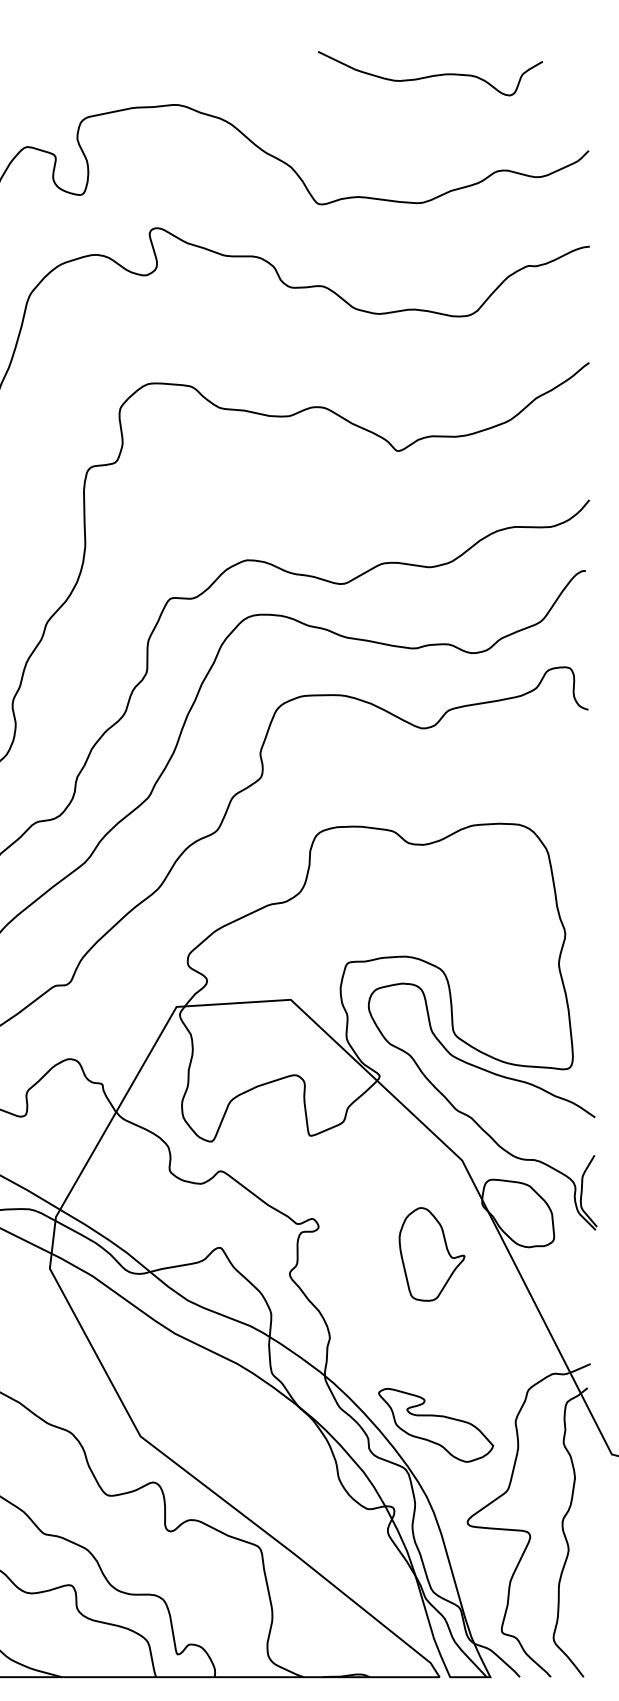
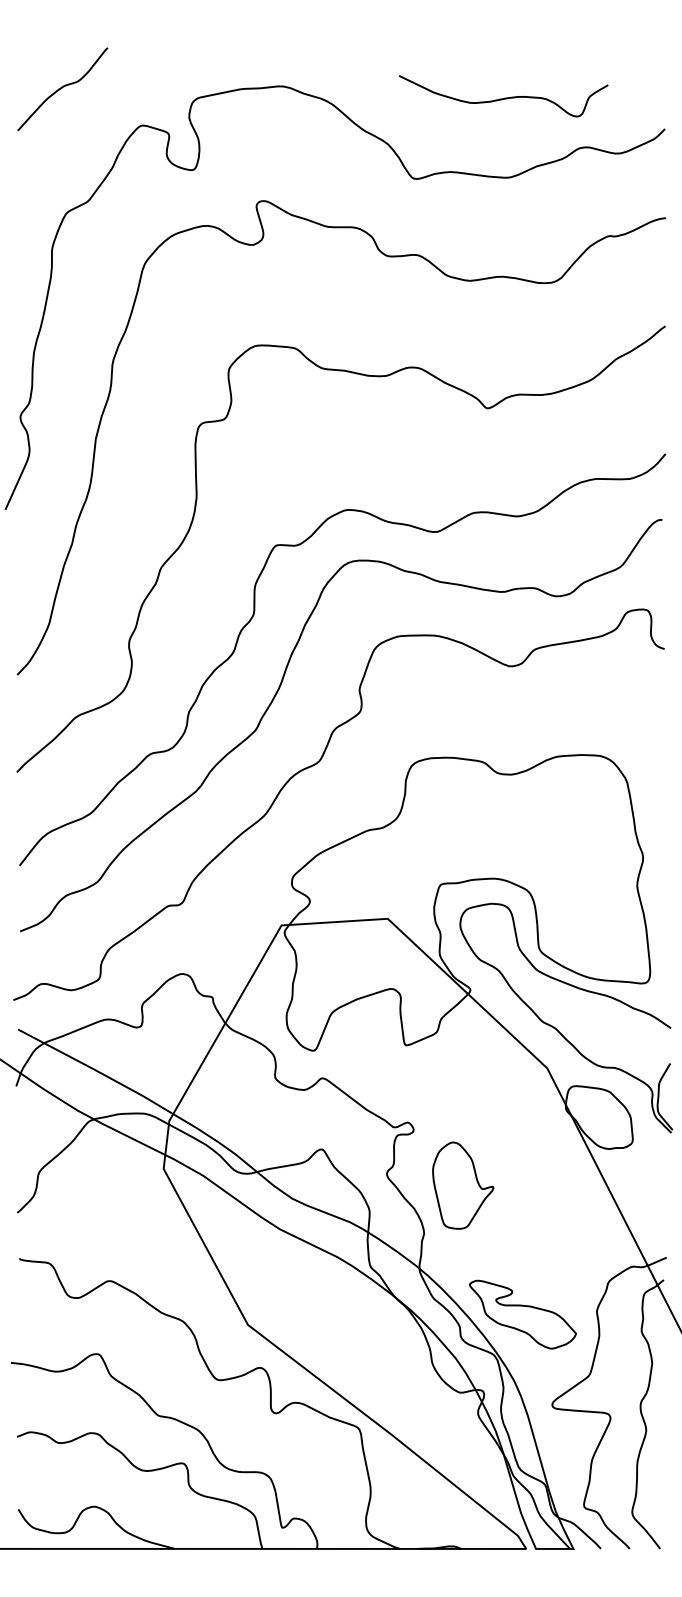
curve: (431, 74) -> (504, 97), moved
part: (432, 1254) -> (463, 1185), moved

